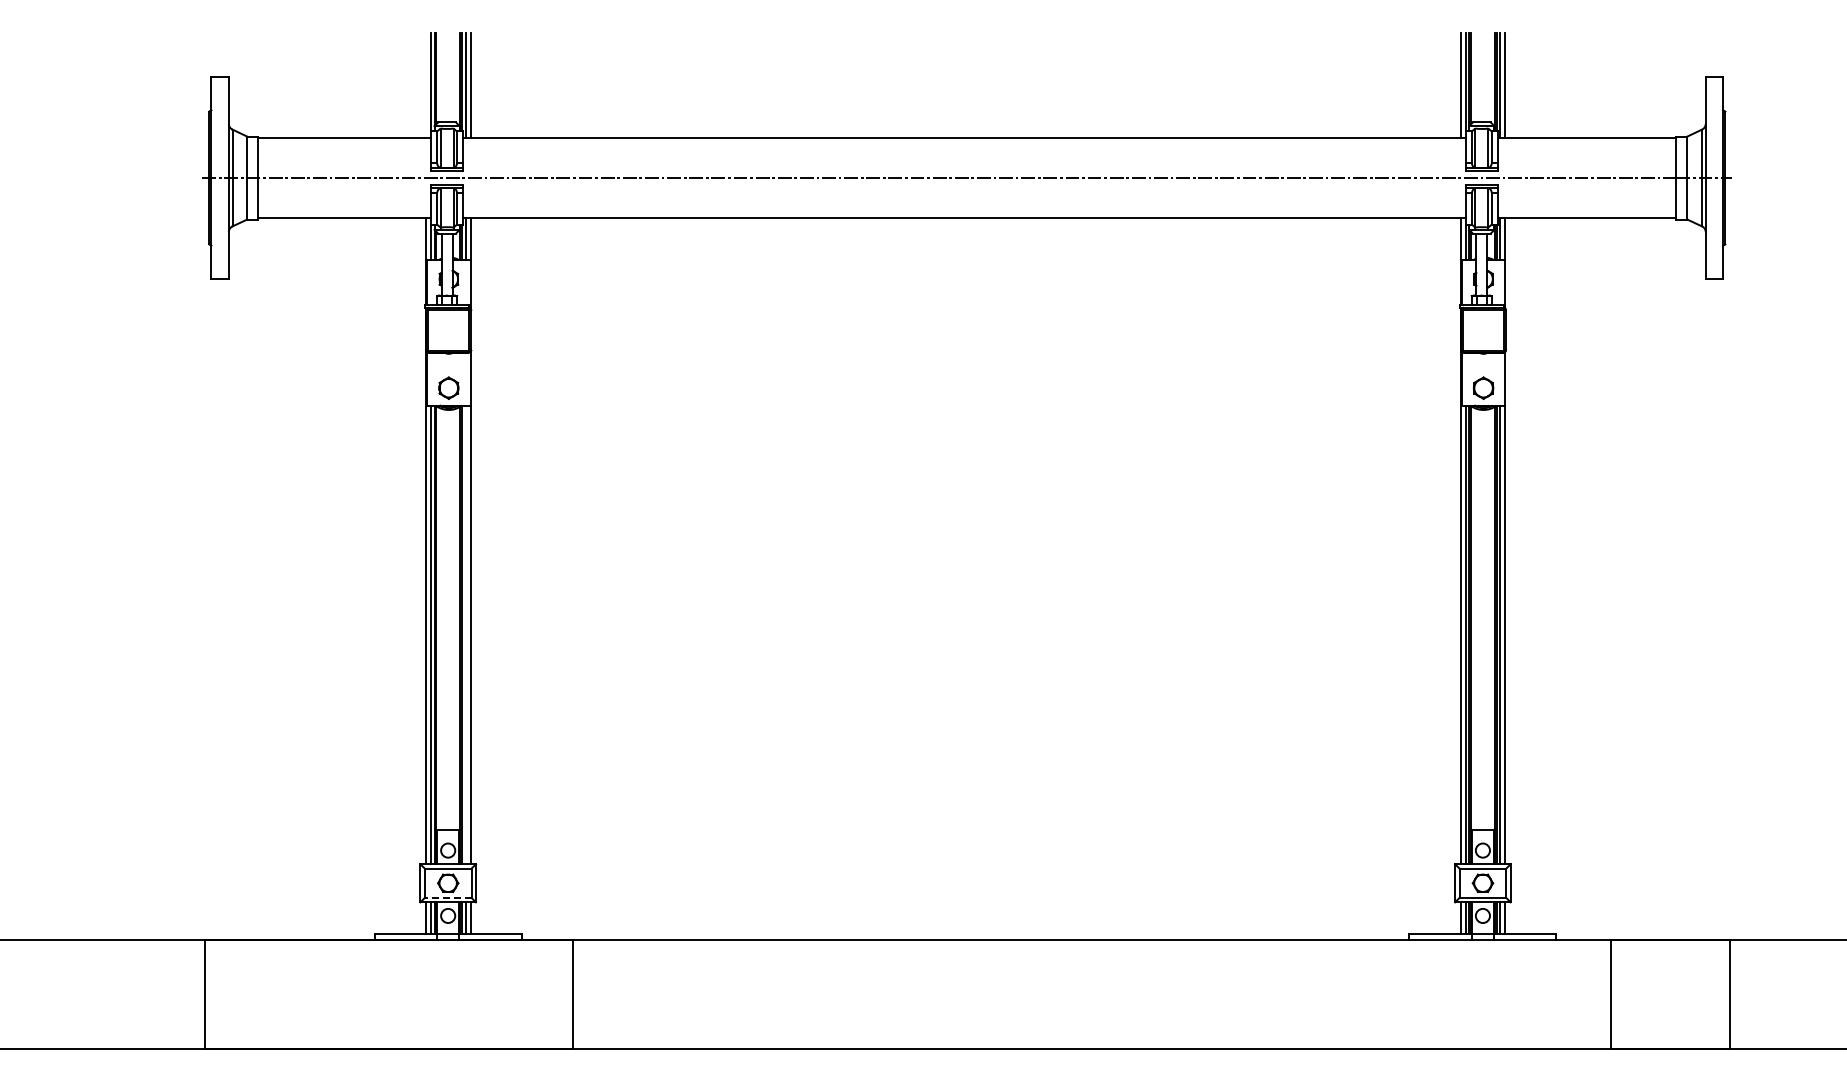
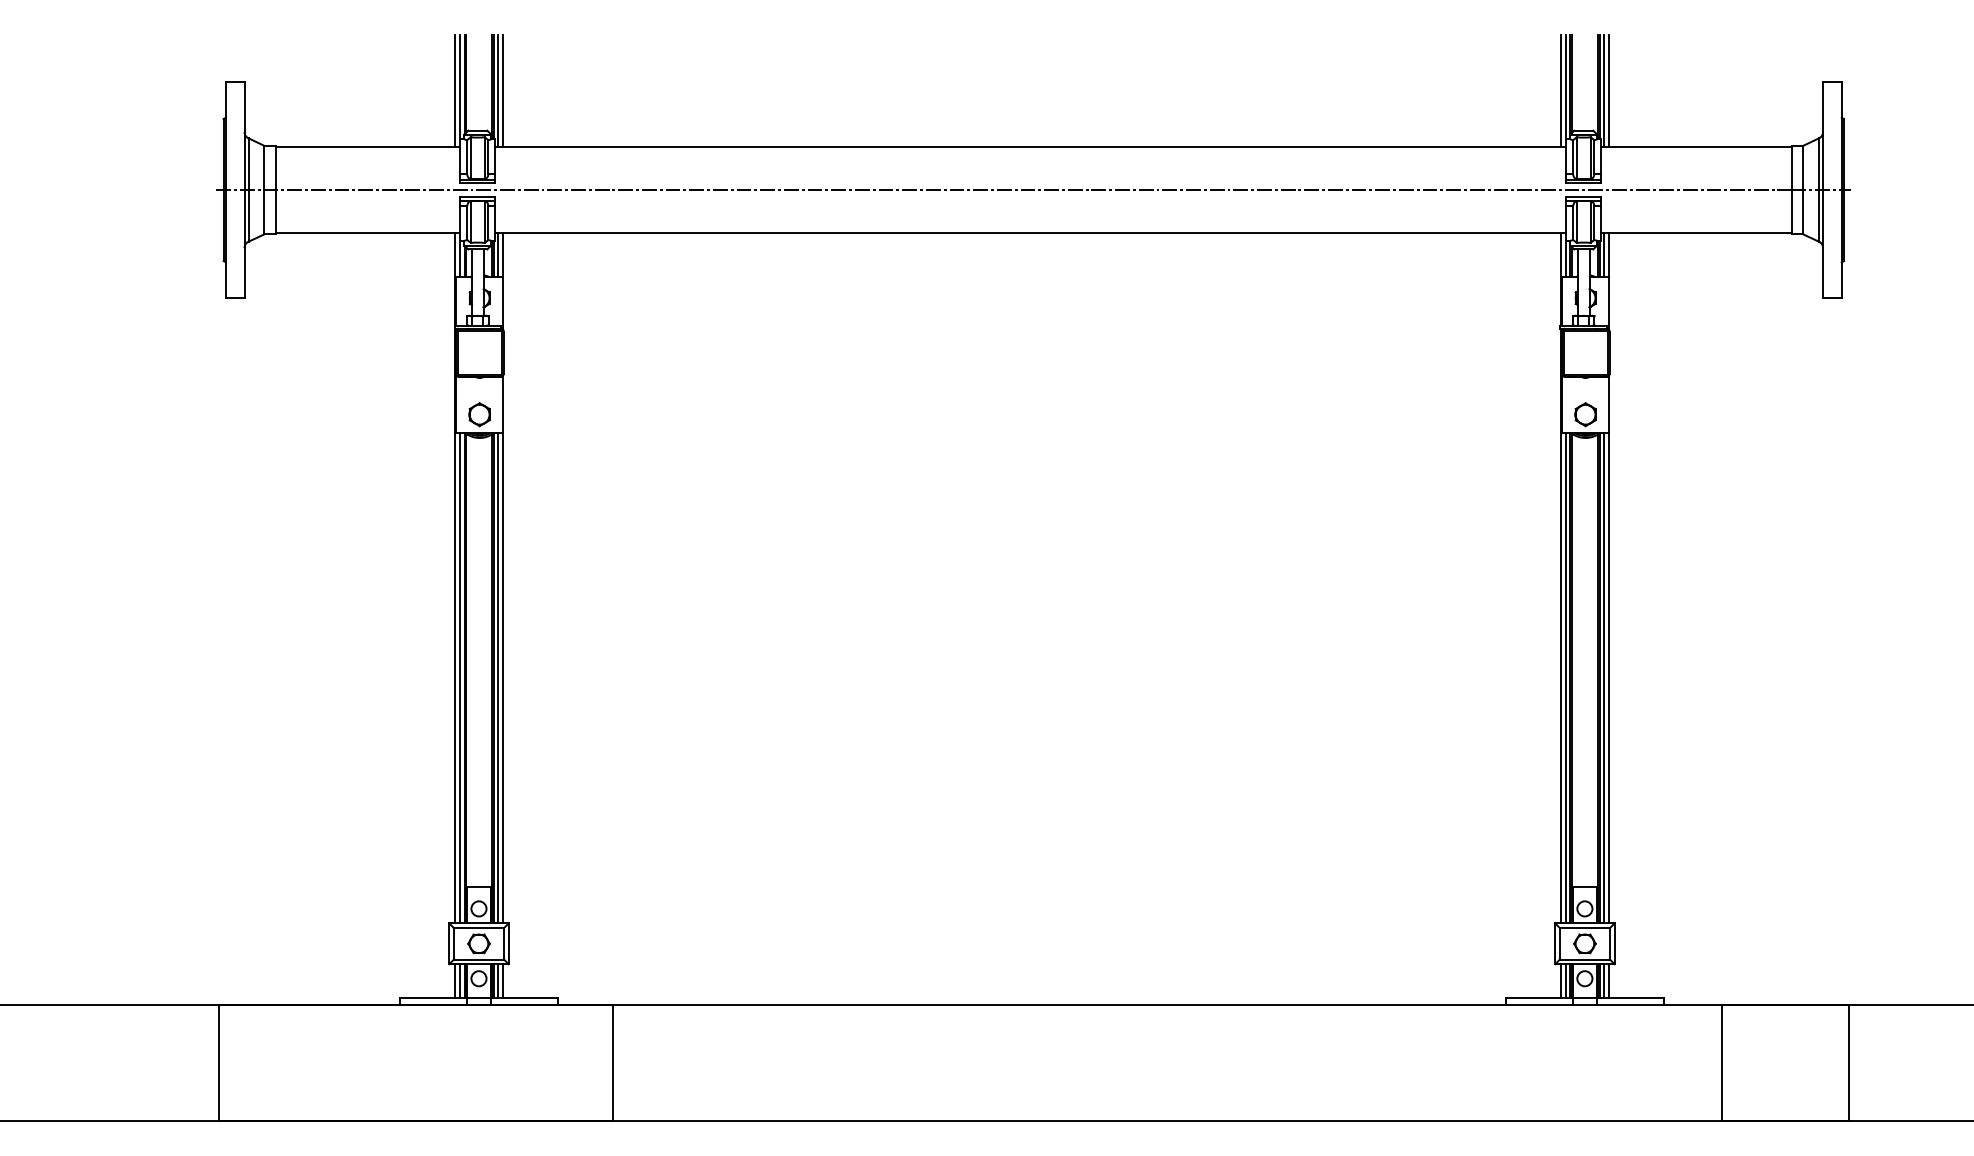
line: (425, 85) -> (454, 91), added
line: (465, 634) -> (497, 677), added
line: (447, 897) -> (478, 959), dashed -> solid

